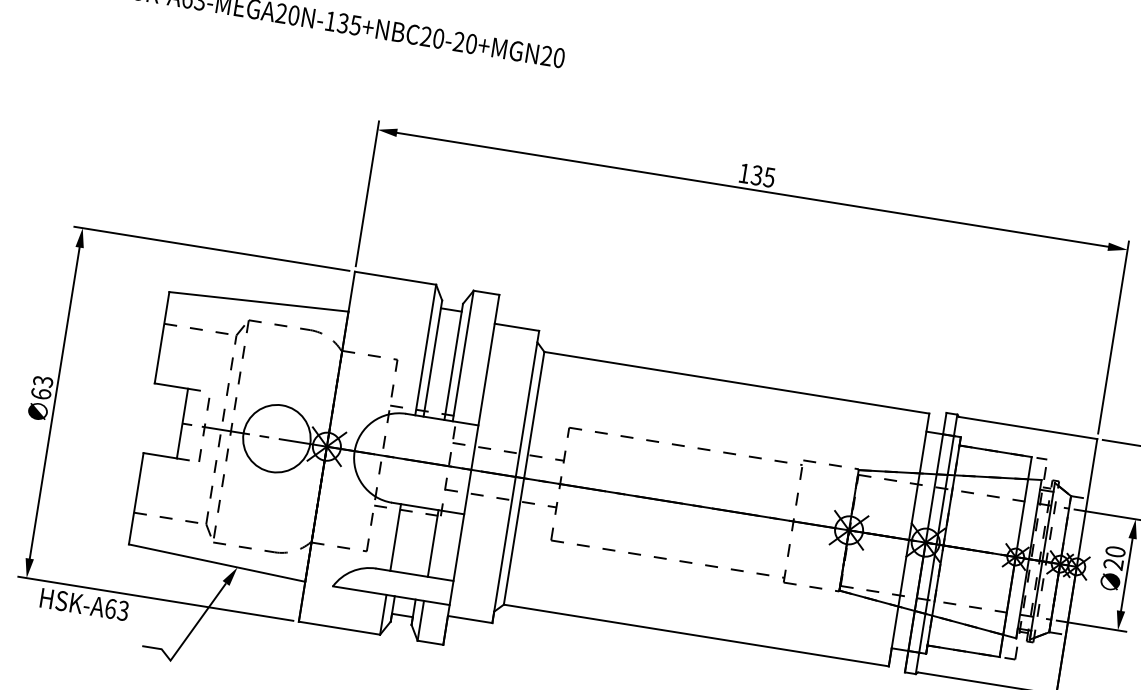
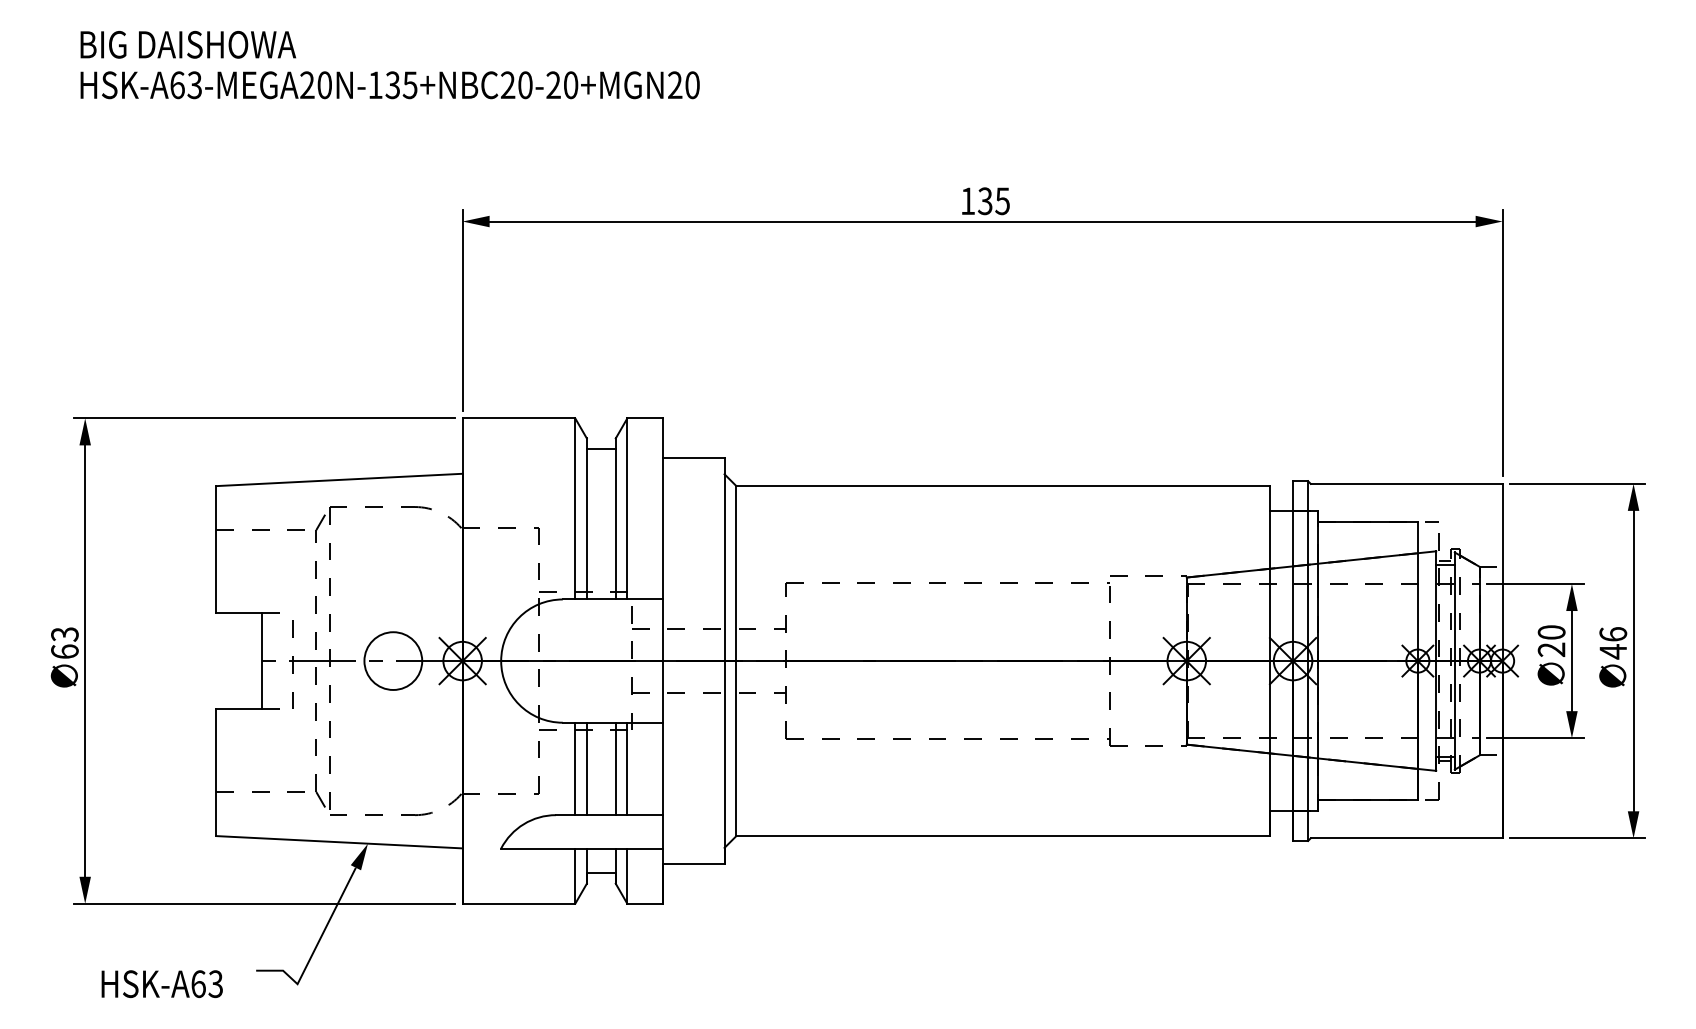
circle: (277, 438) -> (393, 660), size x0.62
line: (403, 538) -> (586, 768), added
line: (424, 541) -> (615, 768), added
text: (84, 604) -> (161, 984), moved

